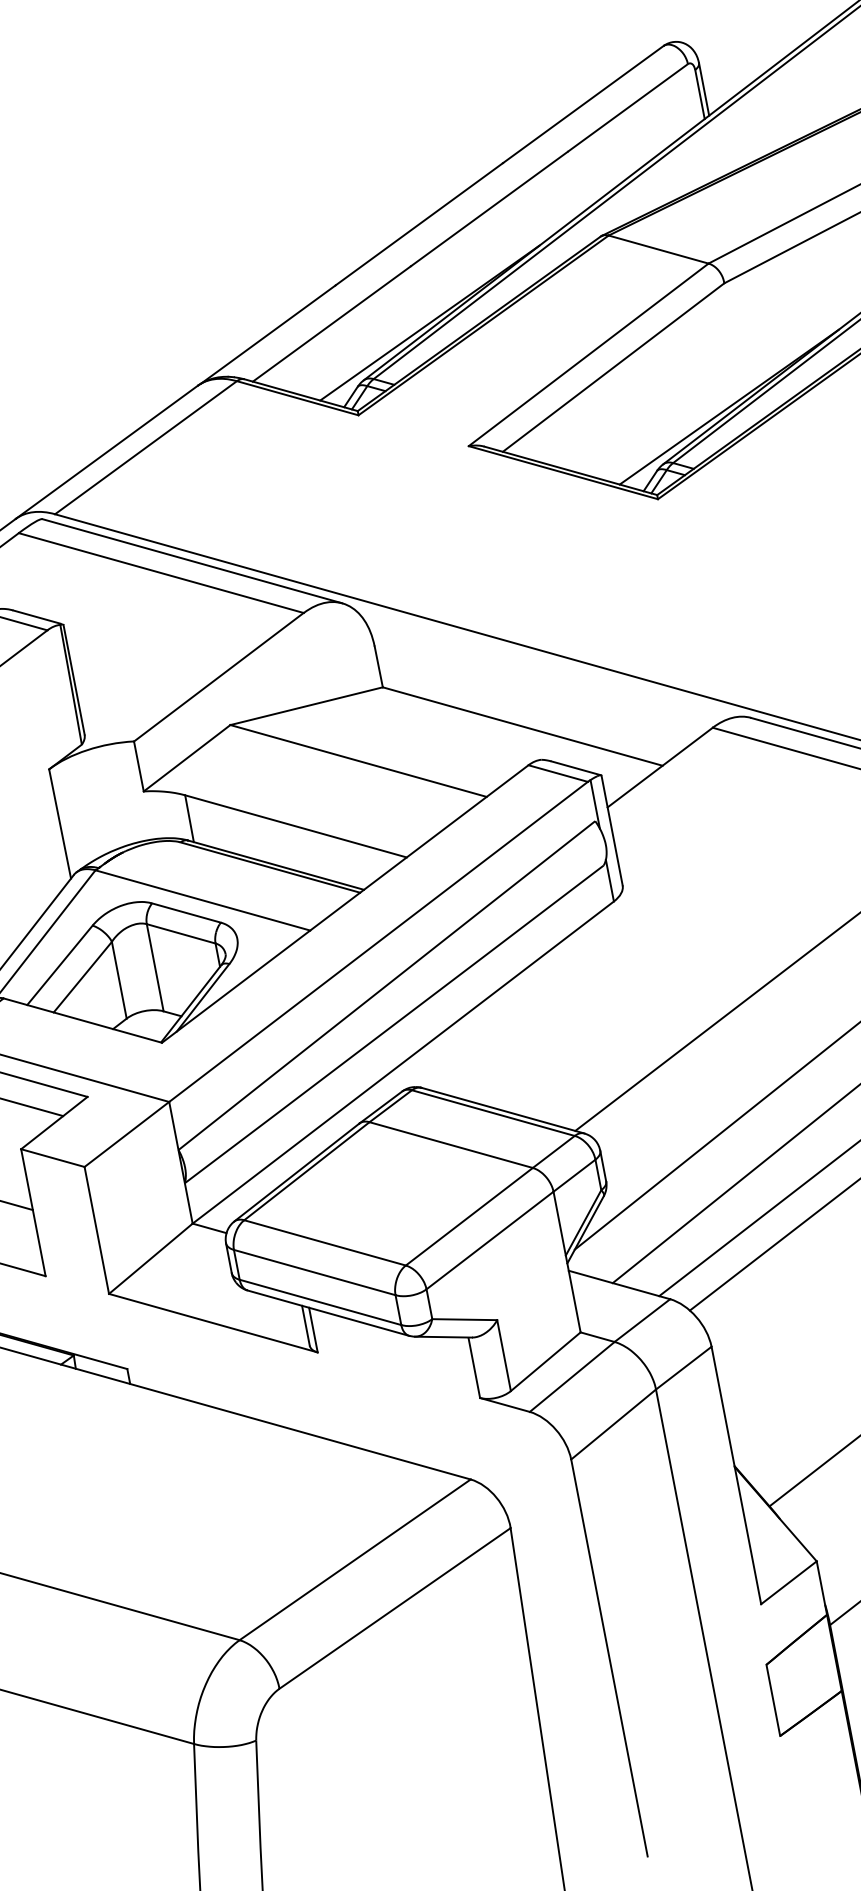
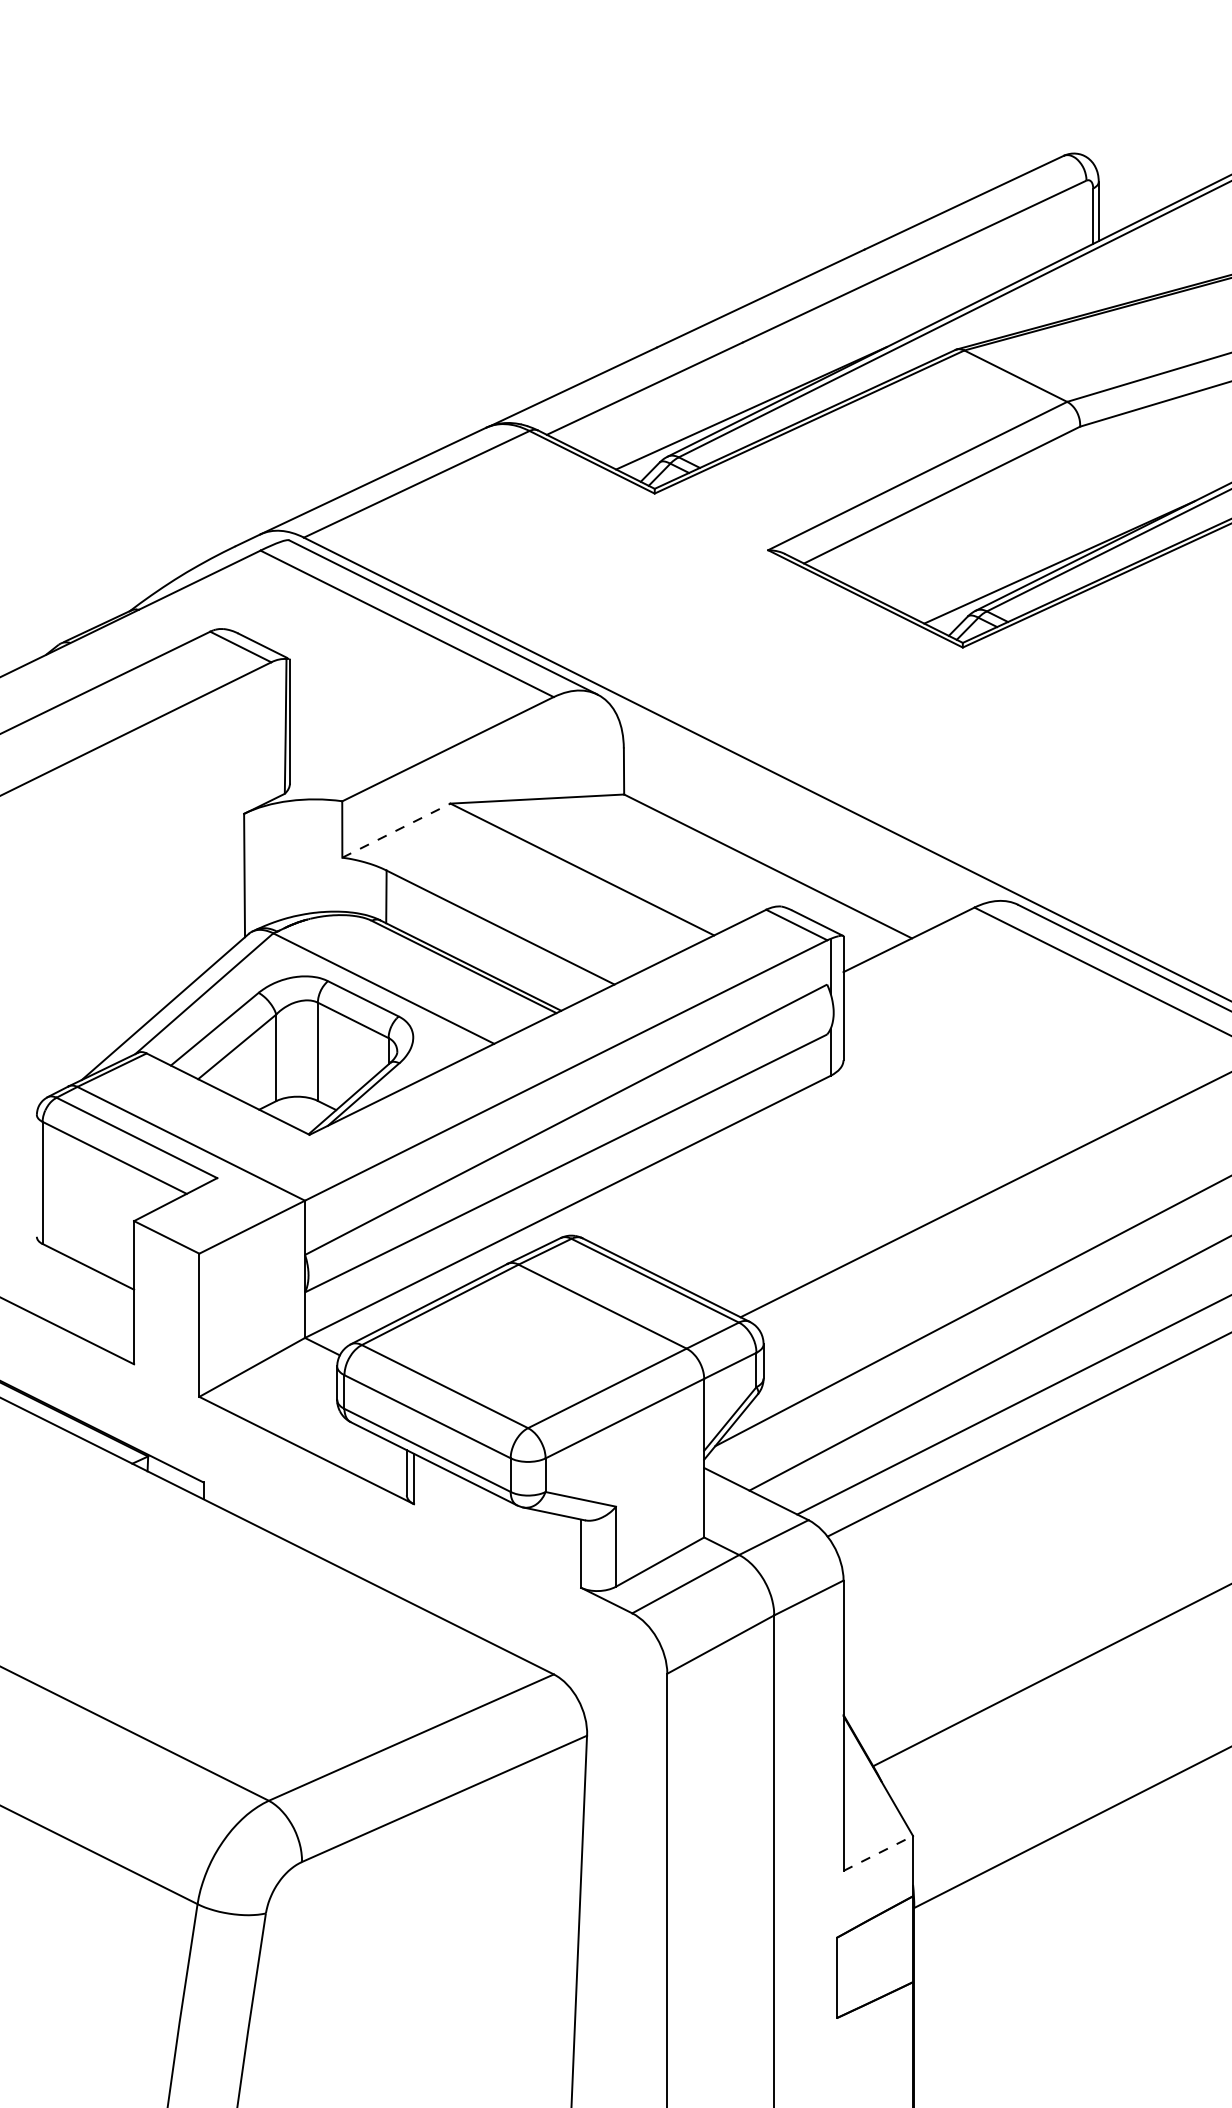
line: (187, 758) -> (396, 830), solid -> dashed
line: (789, 1582) -> (878, 1853), solid -> dashed

